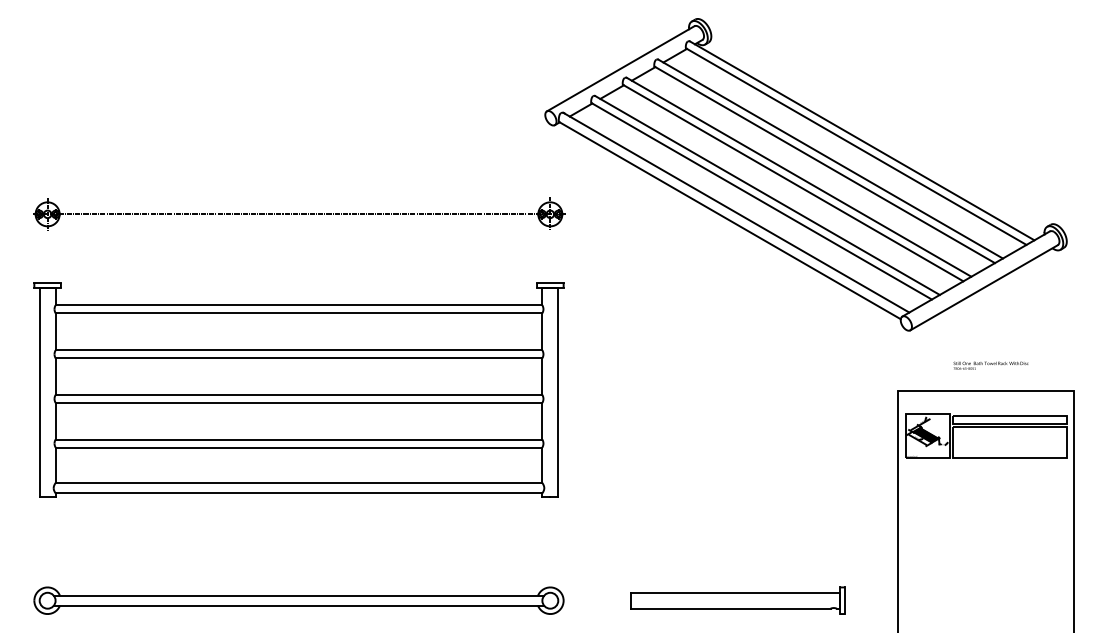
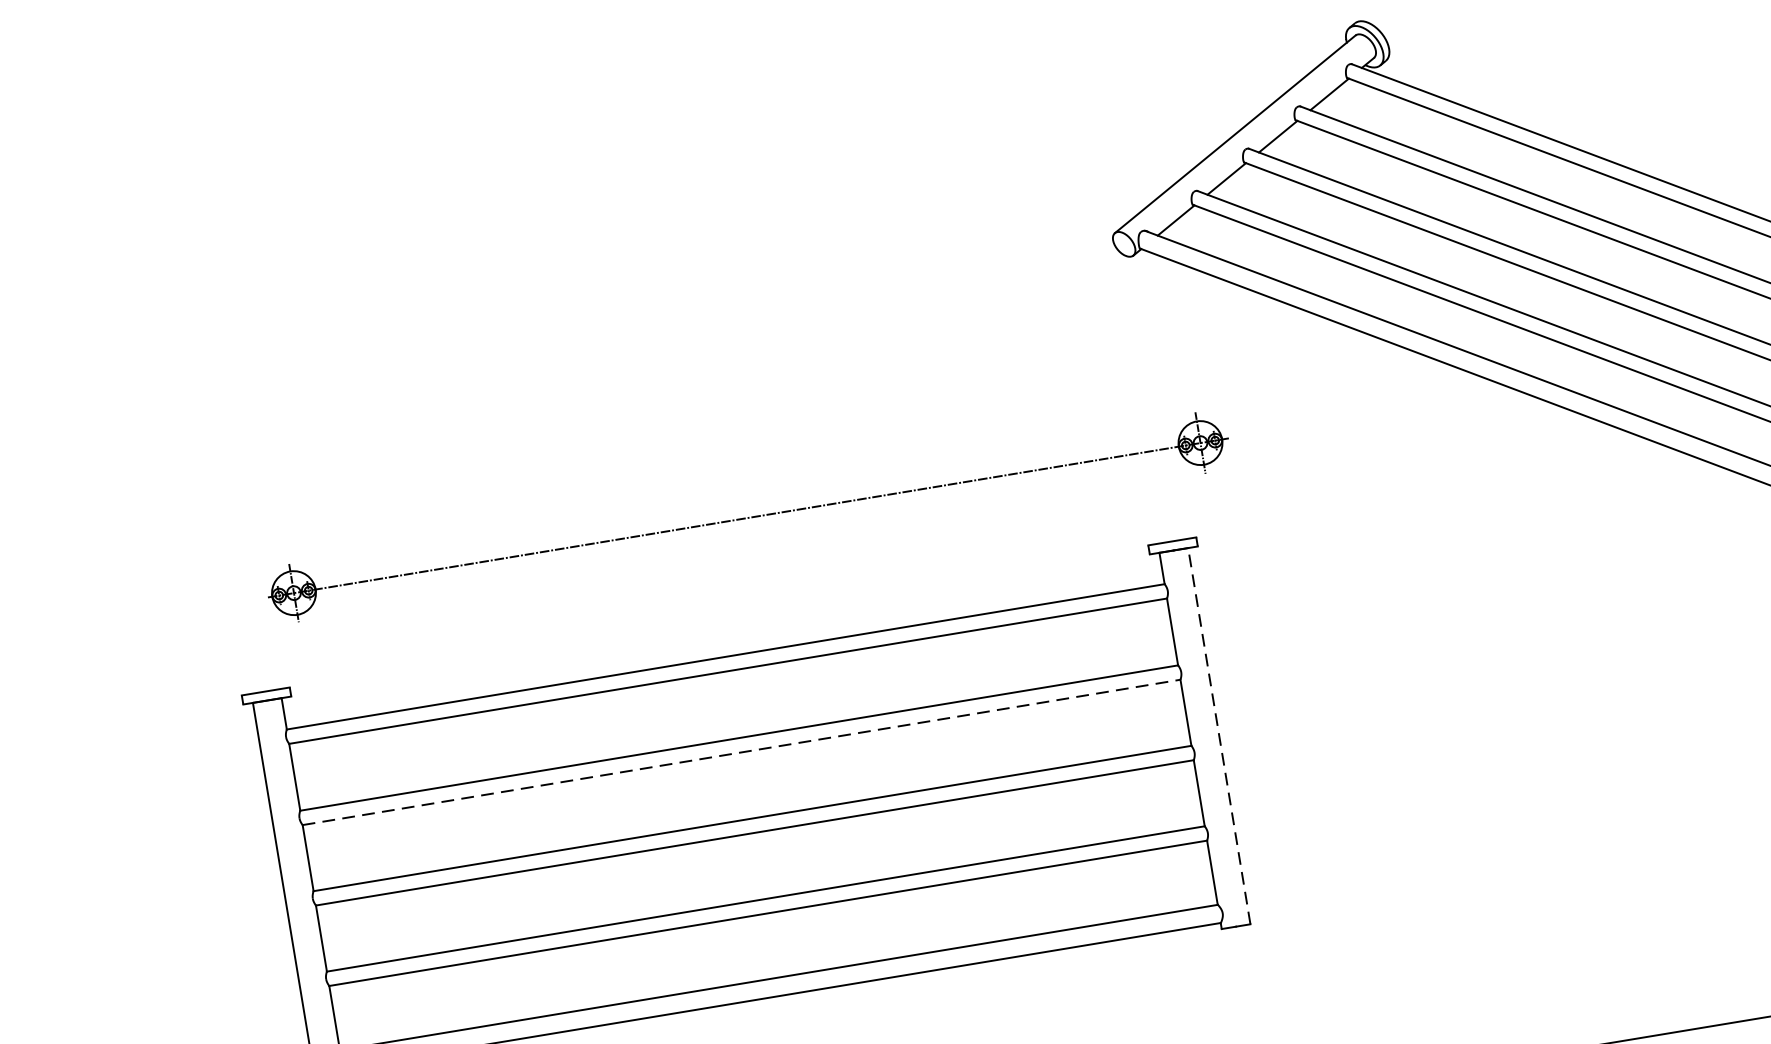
part: (299, 213) -> (747, 516), moved
line: (299, 358) -> (742, 752), solid -> dashed
line: (558, 391) -> (1219, 734), solid -> dashed

